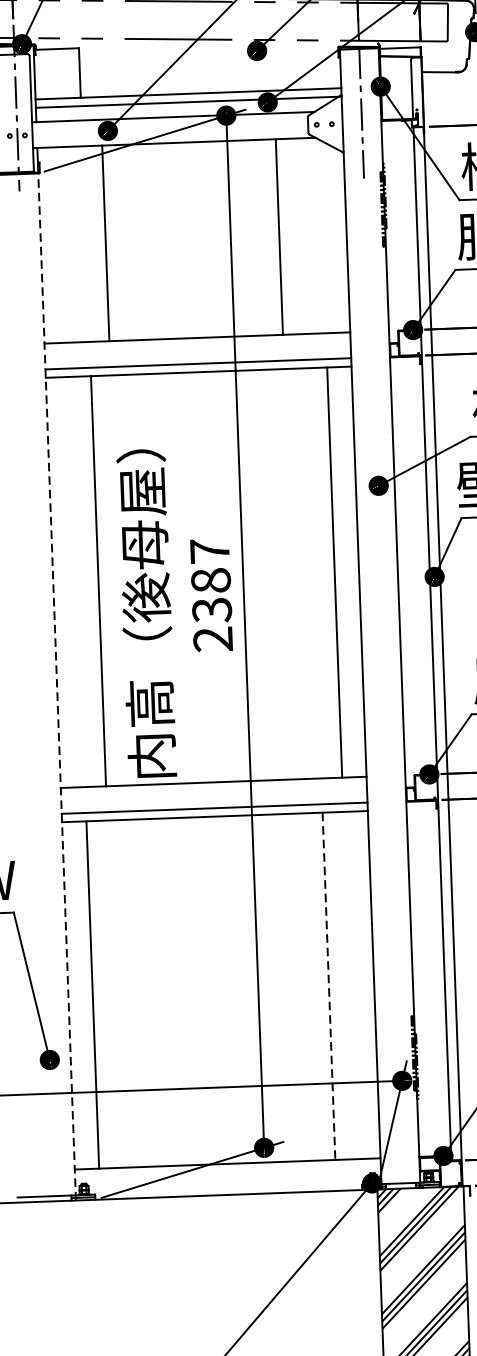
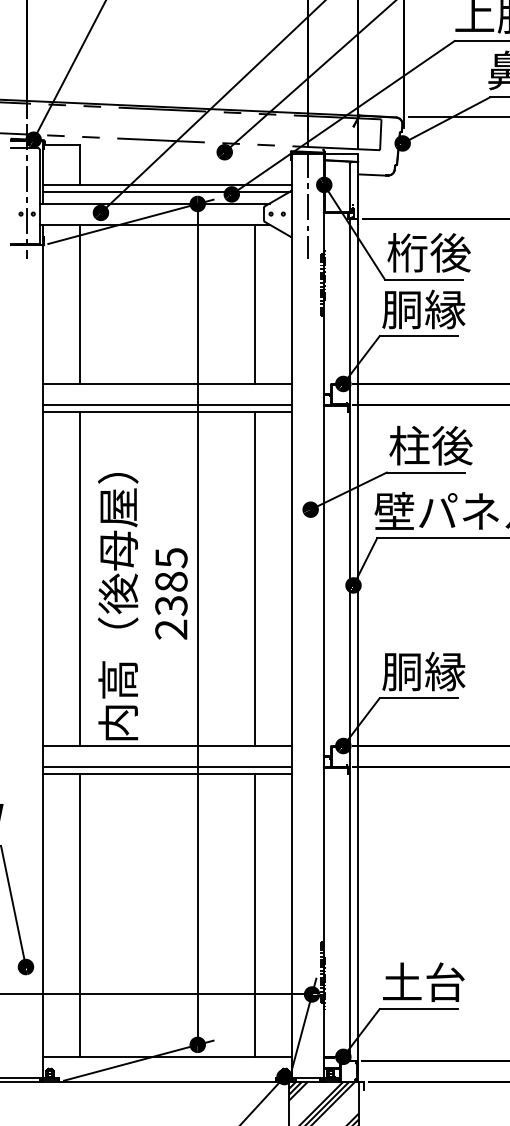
line: (279, 236) -> (255, 303), moved
line: (105, 242) -> (79, 303), moved
text: (210, 552) -> (171, 558), 2387 -> 2385
line: (334, 572) -> (255, 578), moved
line: (57, 686) -> (43, 663), dashed -> solid
line: (329, 986) -> (255, 915), dashed -> solid
line: (92, 993) -> (79, 914), moved

